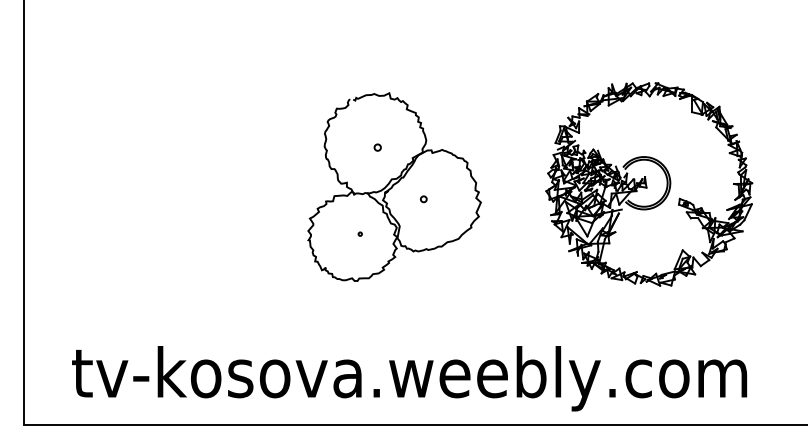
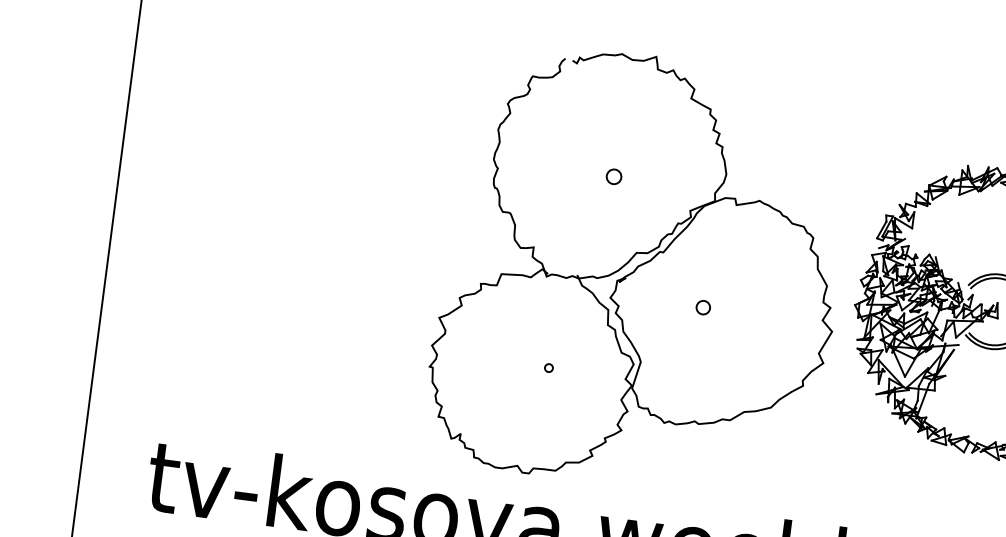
part: (394, 186) -> (640, 270), size x1.6

